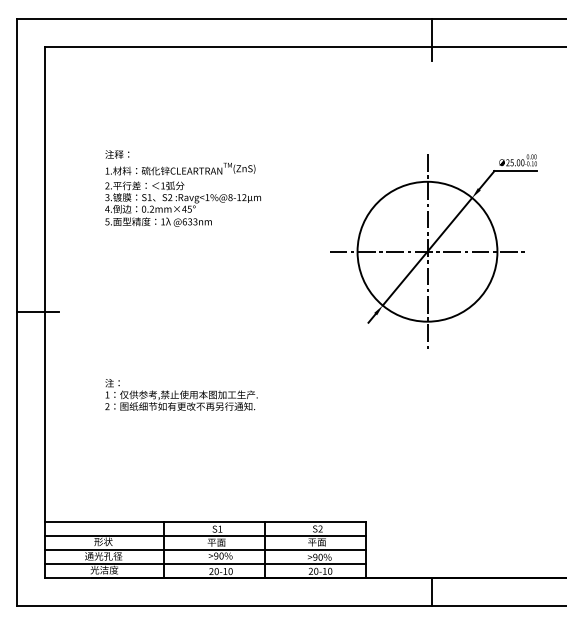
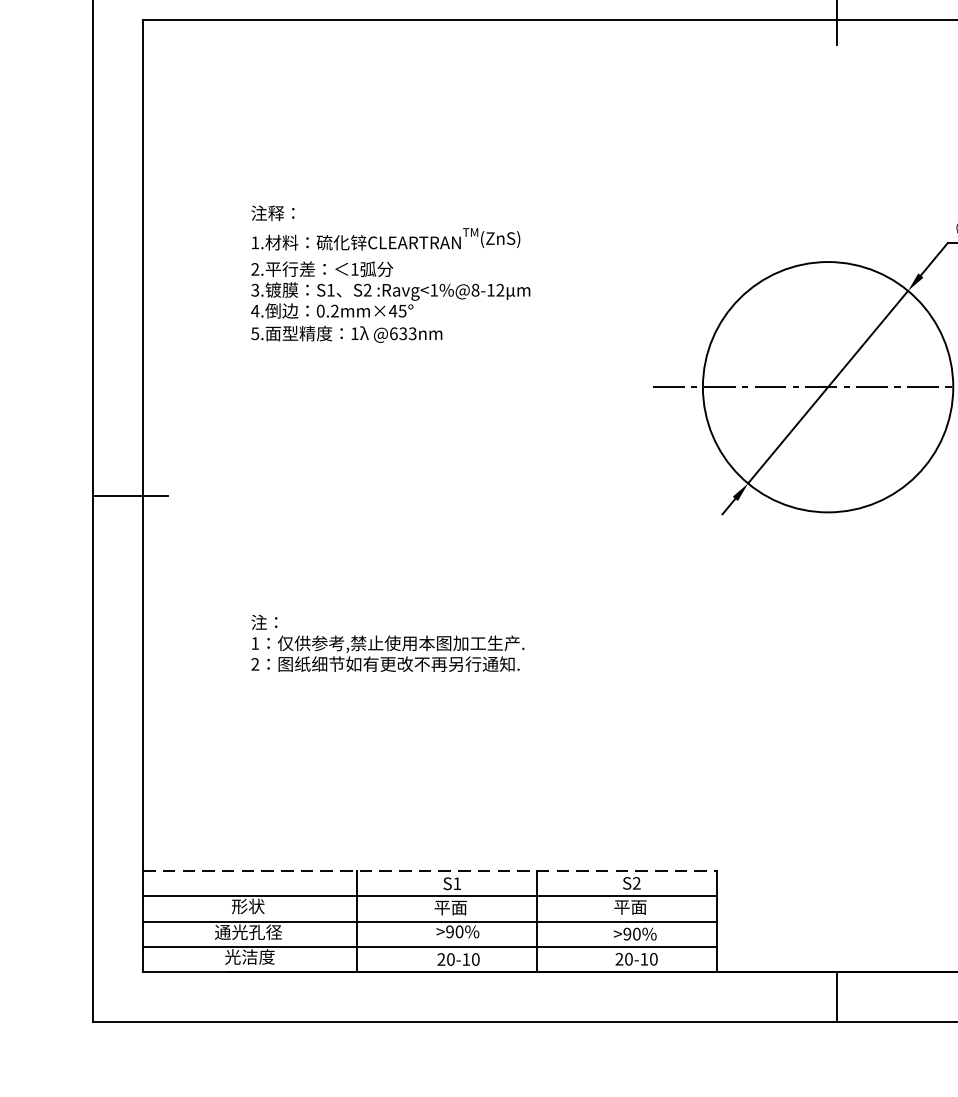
line: (427, 251) -> (828, 386), removed
line: (205, 522) -> (430, 871), solid -> dashed

